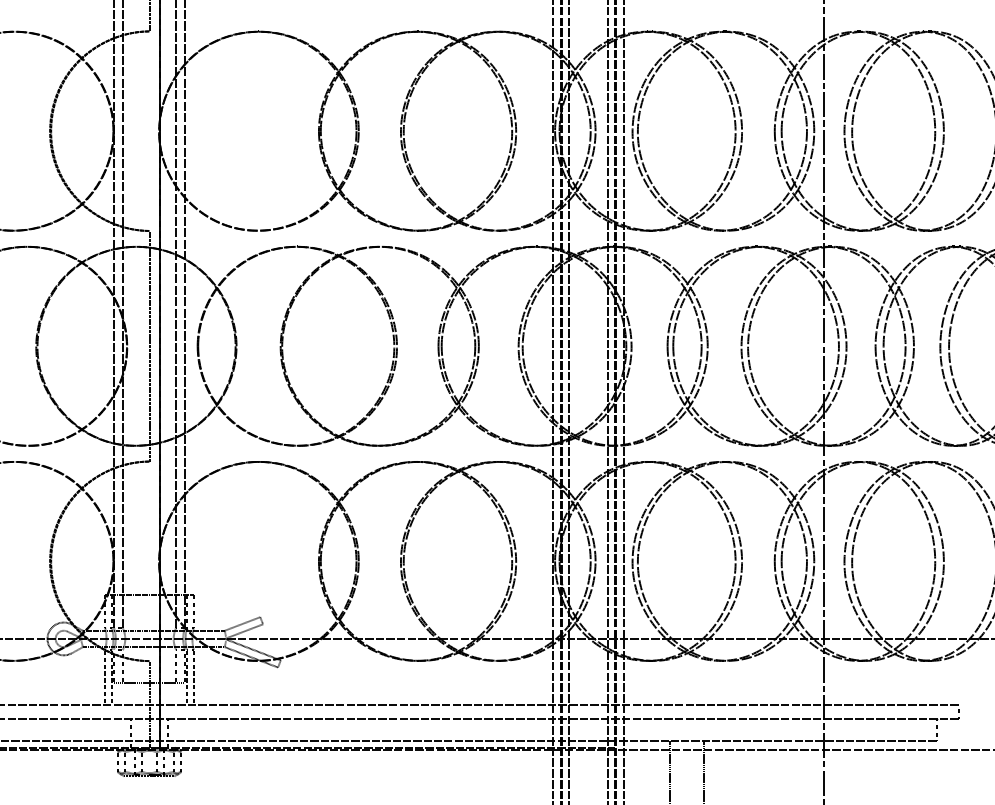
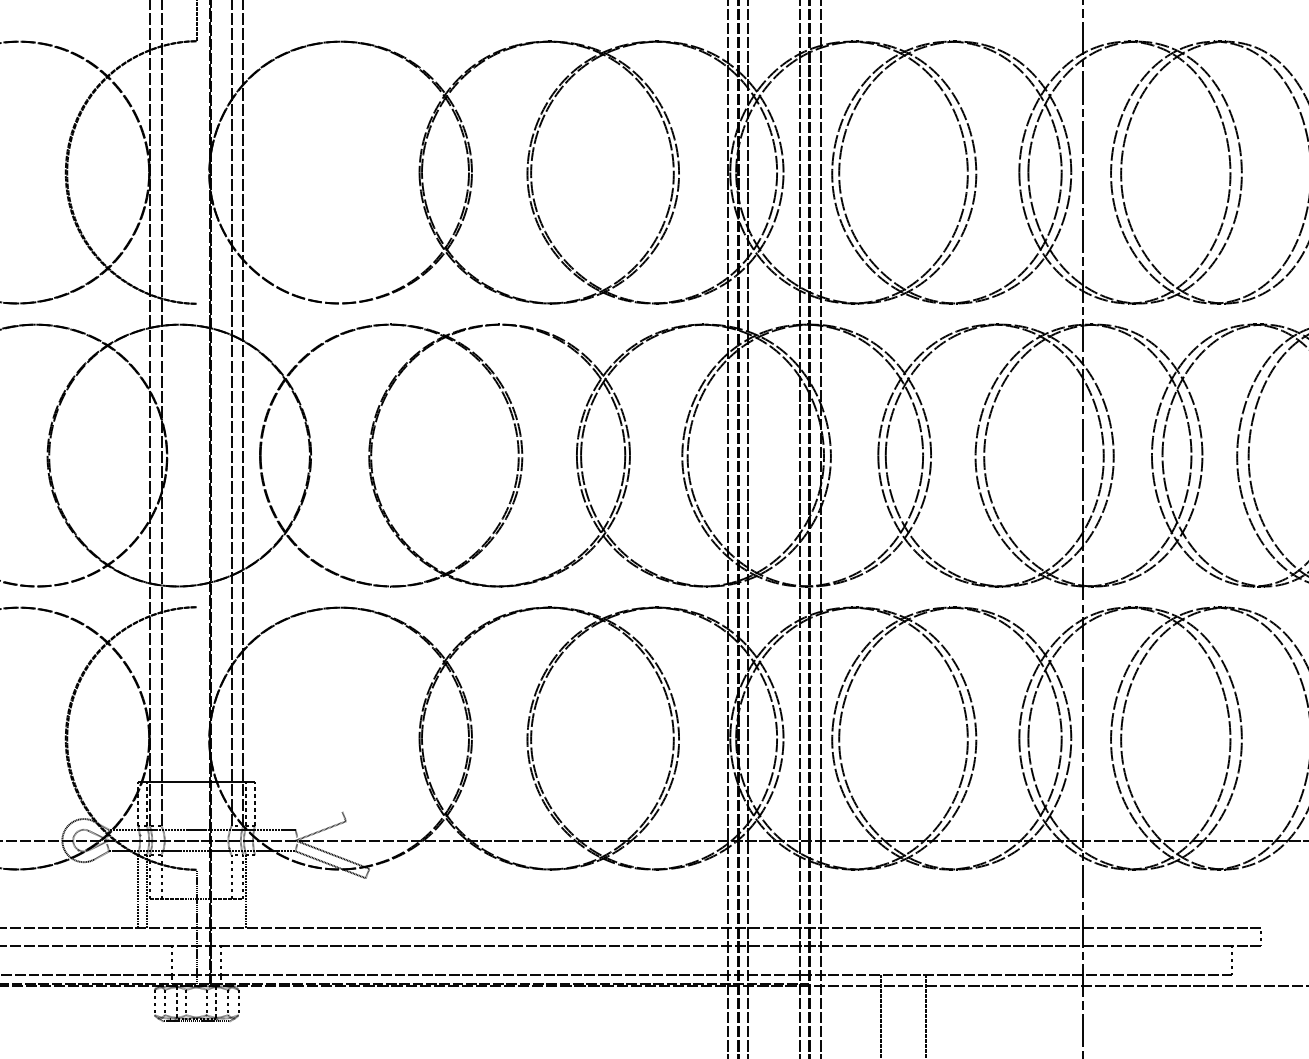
line: (150, 346) -> (197, 455), removed
line: (242, 623) -> (318, 820), removed
line: (193, 677) -> (254, 891), removed

